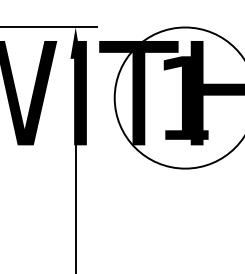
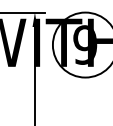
text: (185, 96) -> (85, 44), 1 -> 9

